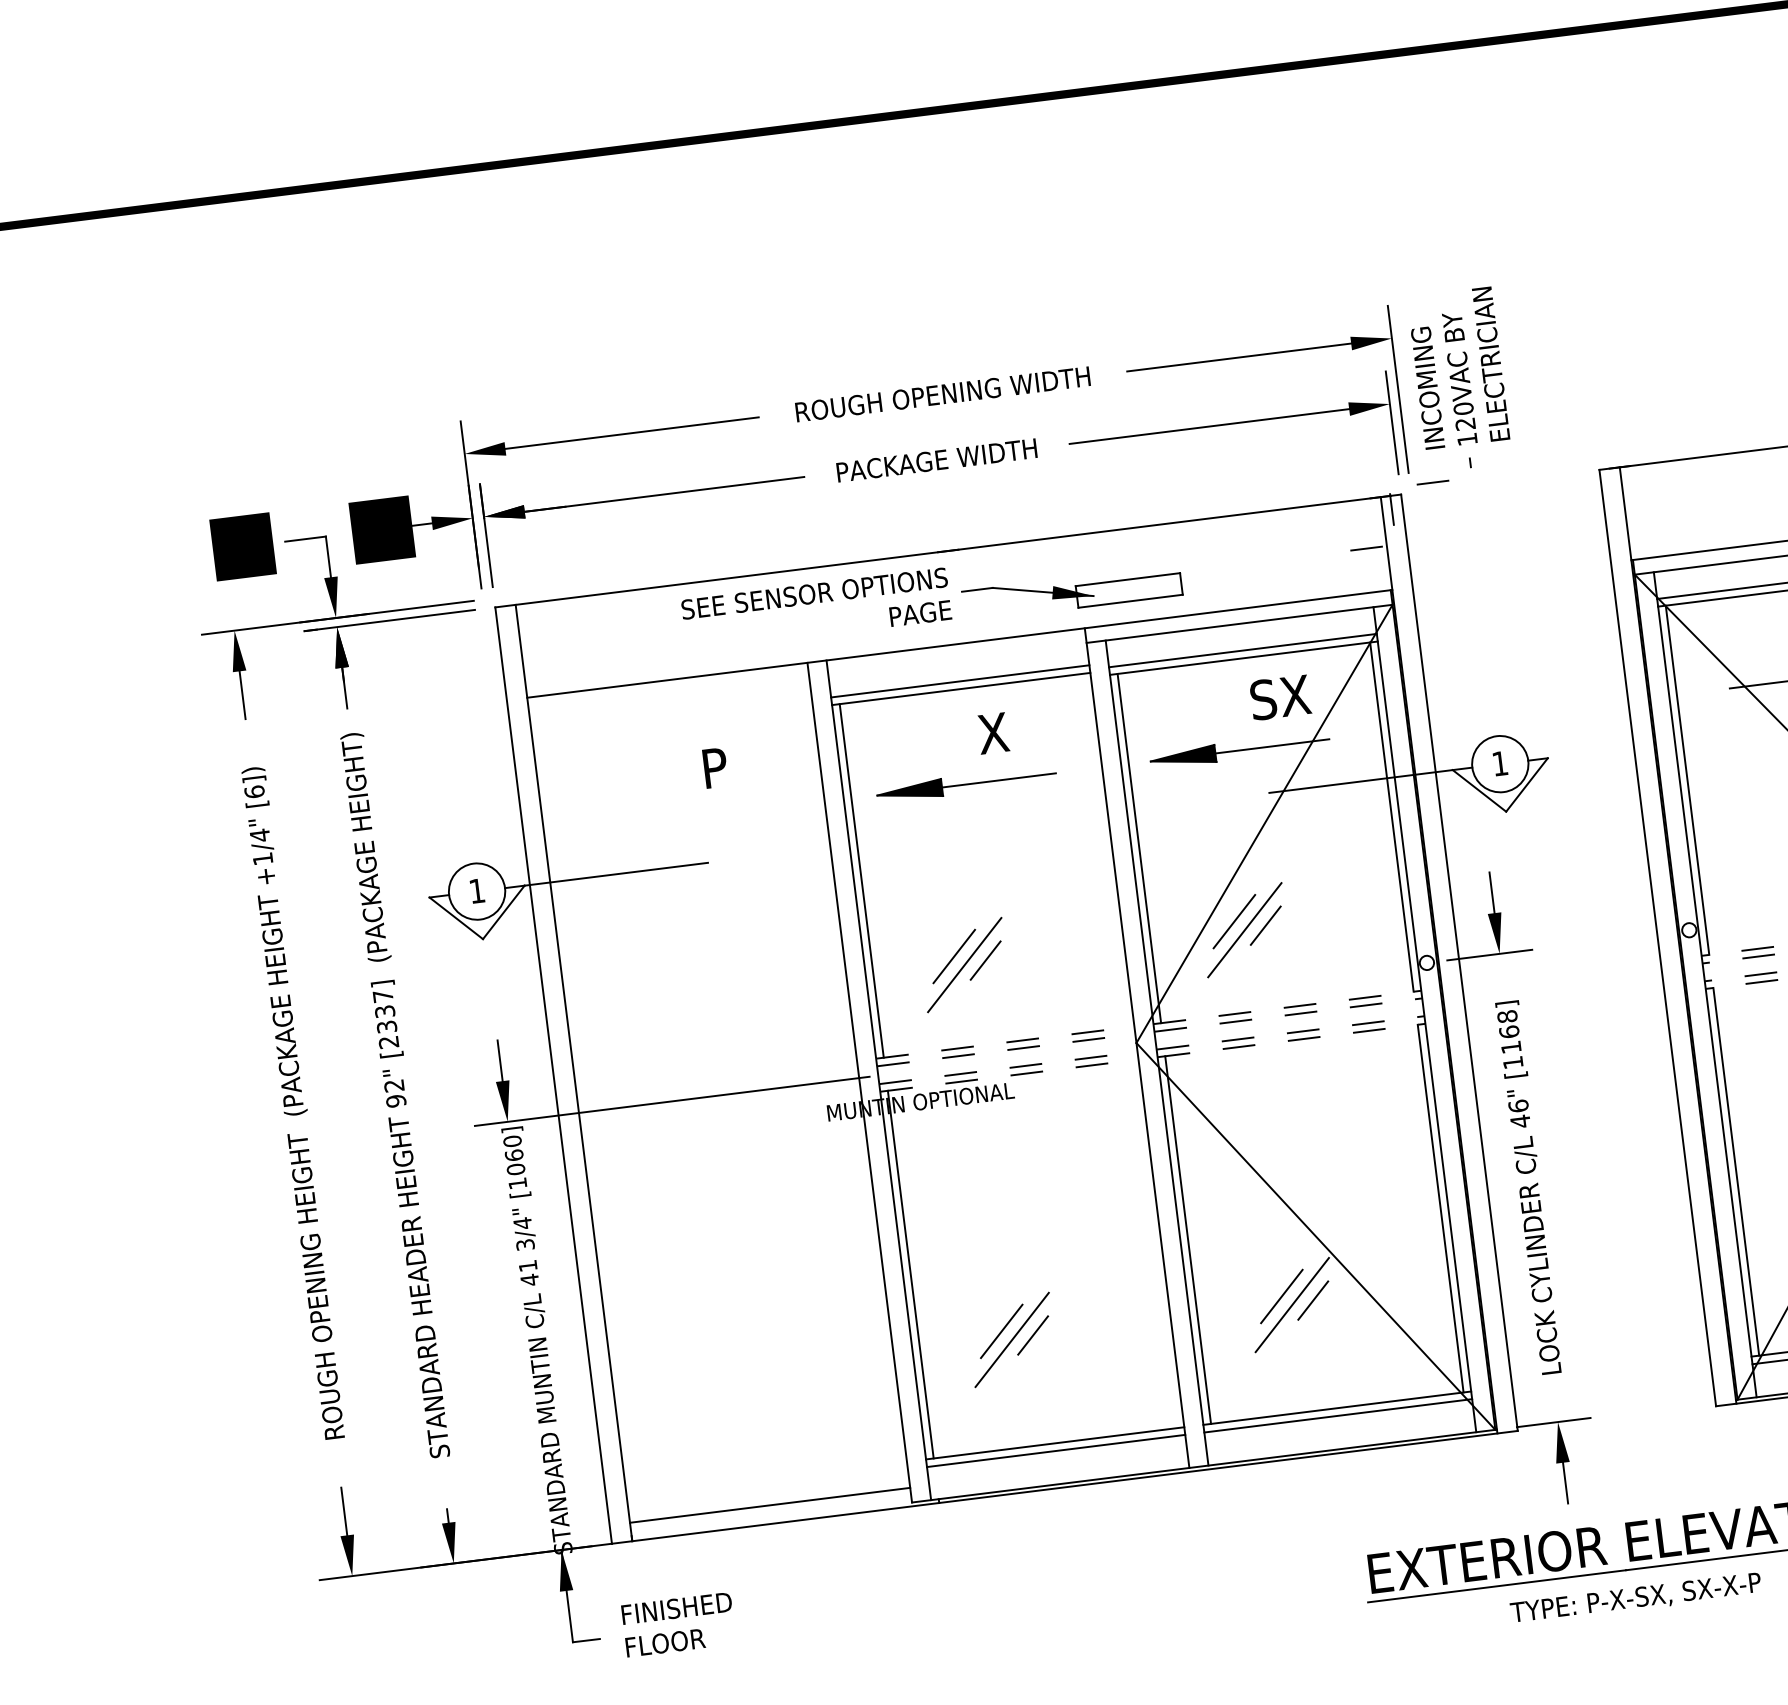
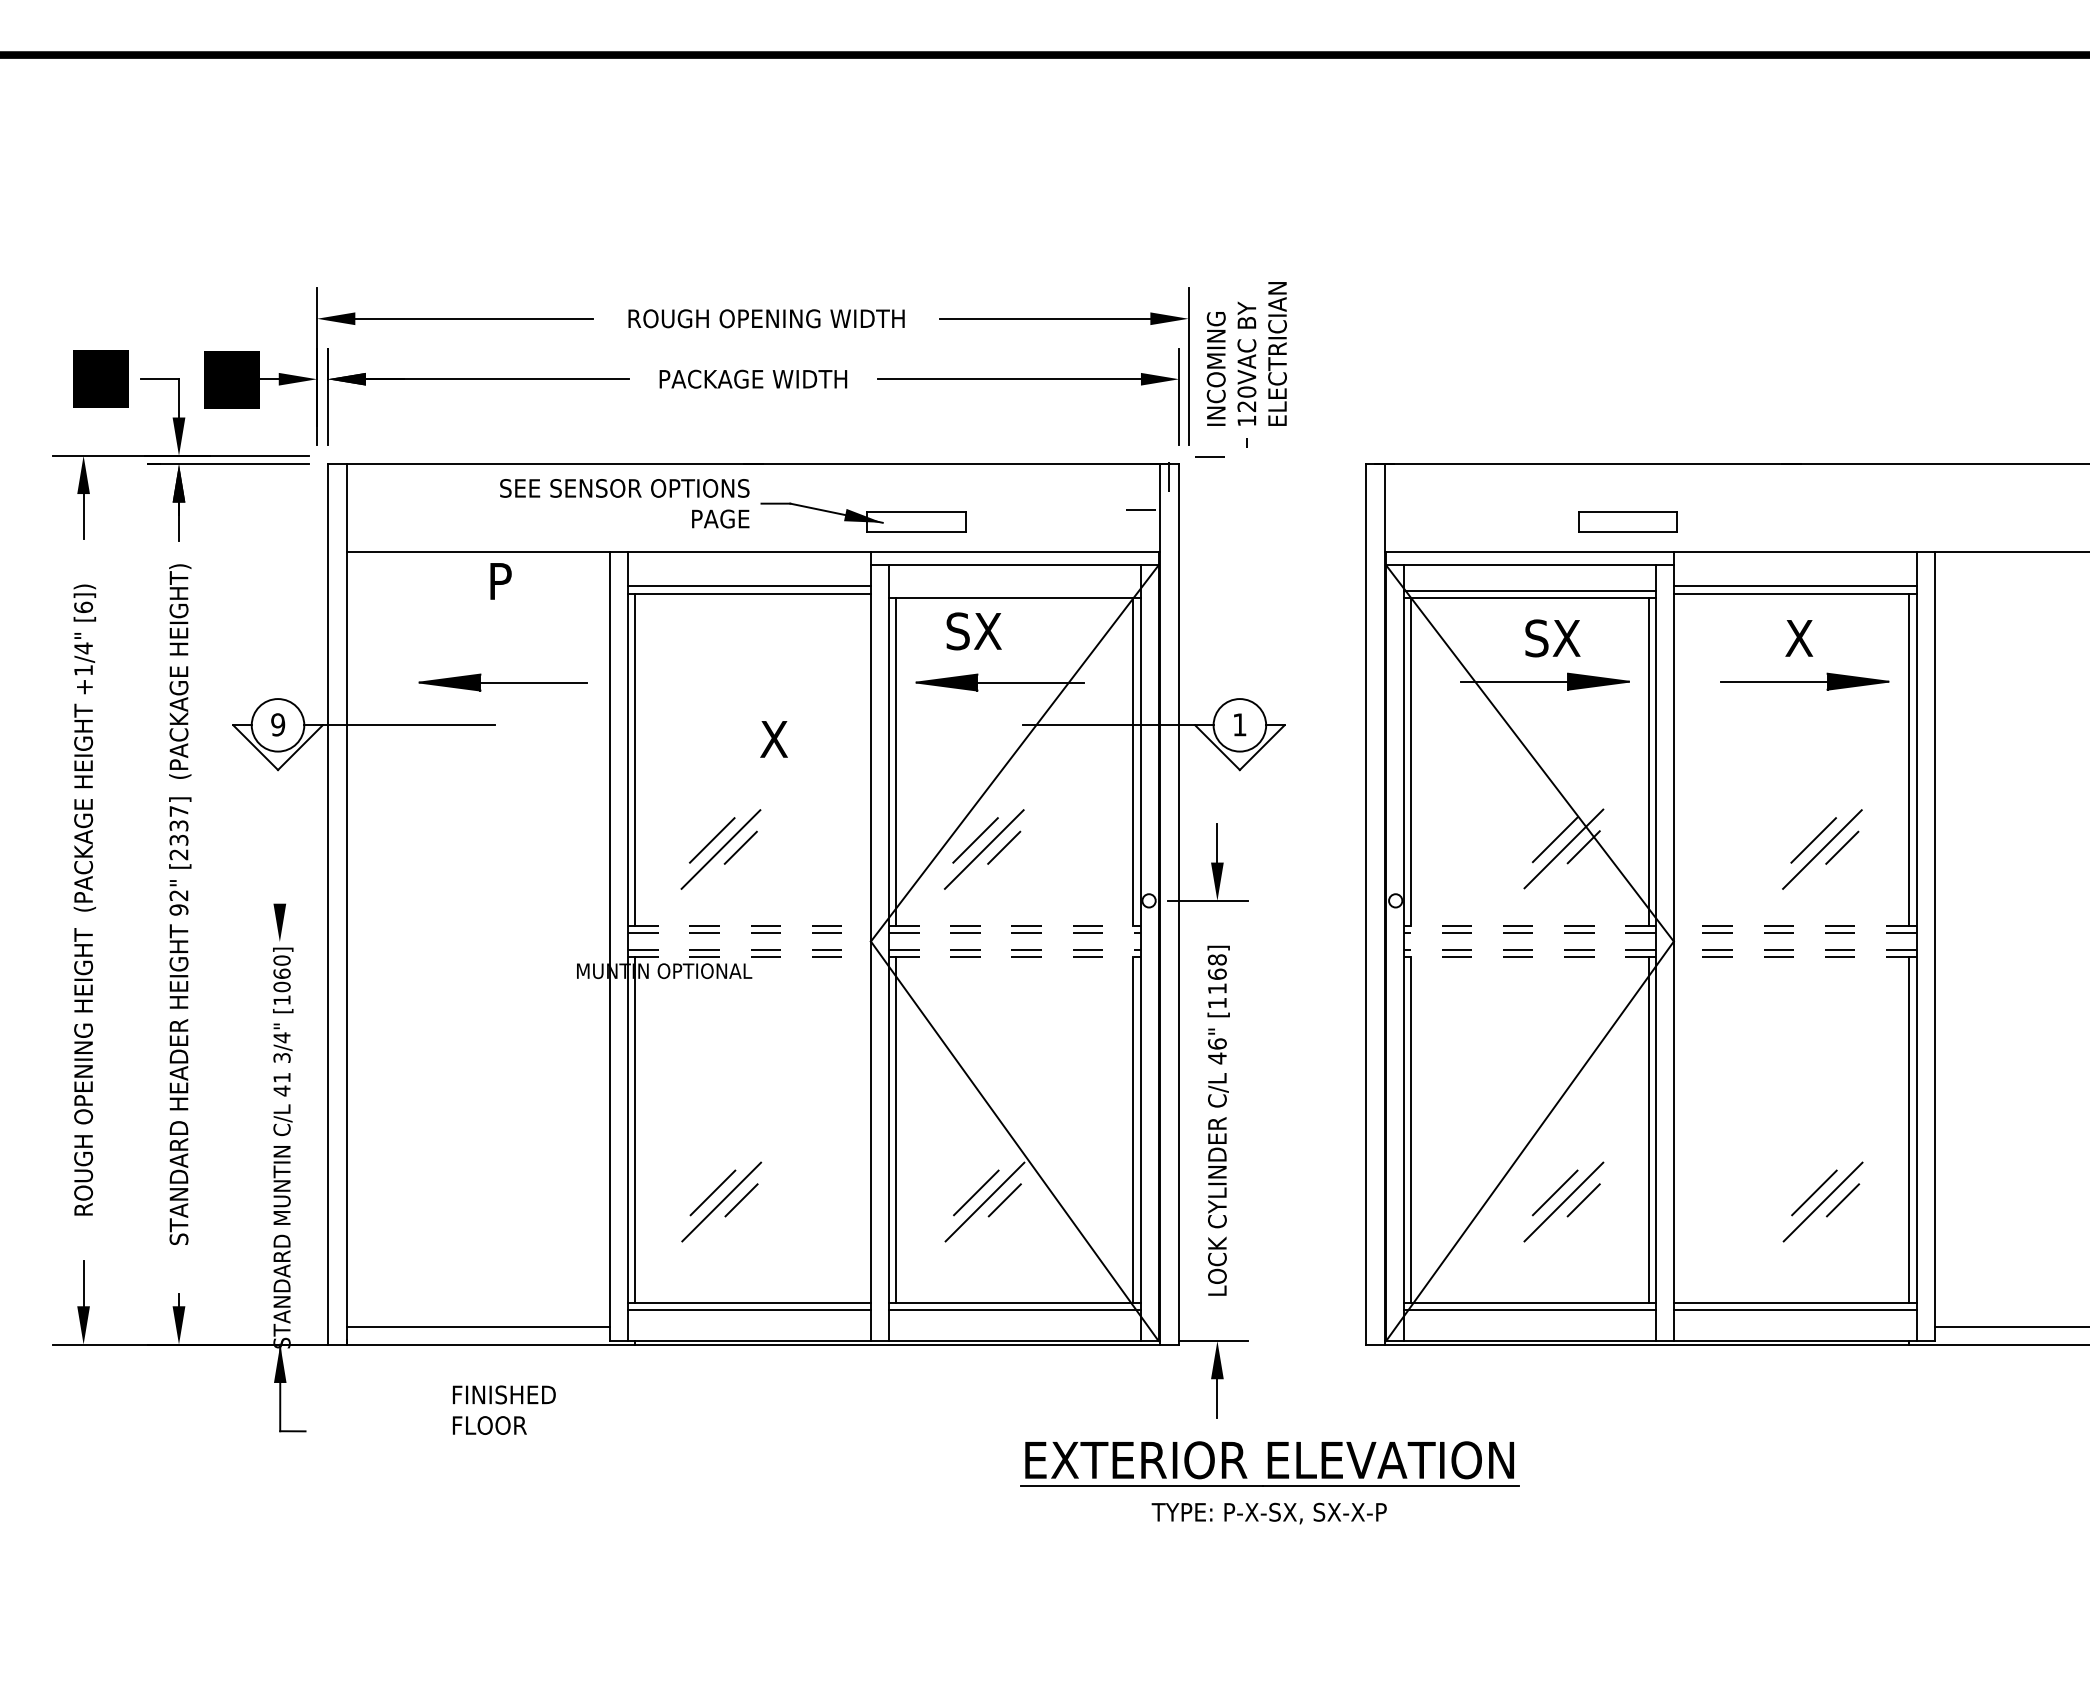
line: (1242, 650) -> (1014, 590), removed
text: (1279, 697) -> (973, 631), moved
text: (992, 733) -> (773, 739), moved
text: (715, 768) -> (500, 581), moved
part: (965, 784) -> (502, 682), moved
text: (477, 890) -> (278, 724), 1 -> 9
line: (499, 1060) -> (279, 884), removed
line: (672, 1100) -> (434, 941), removed
text: (678, 1623) -> (504, 1409), moved

